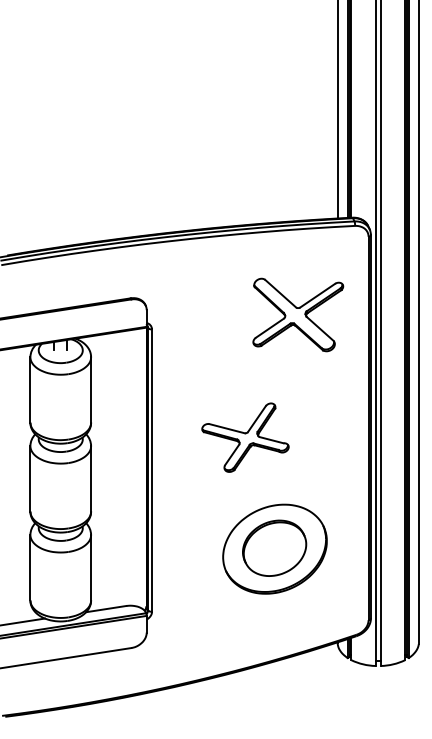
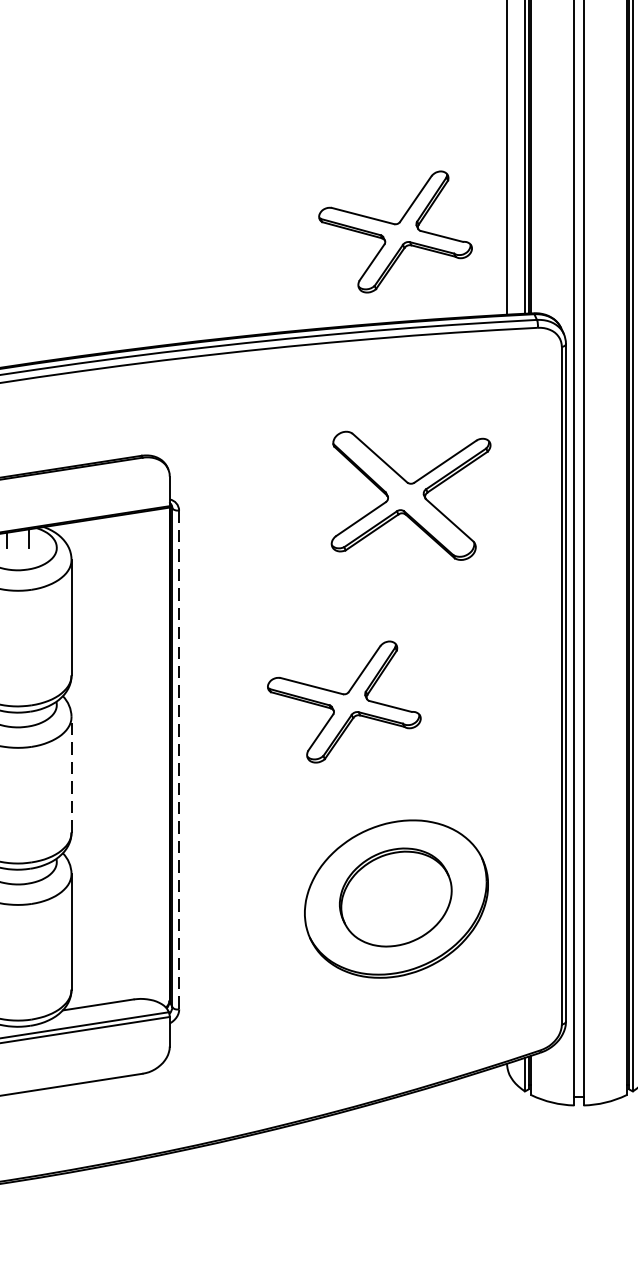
part: (274, 171) -> (395, 231), added
part: (298, 314) -> (411, 494), moved
line: (152, 470) -> (179, 760), solid -> dashed
line: (91, 478) -> (72, 774), solid -> dashed

